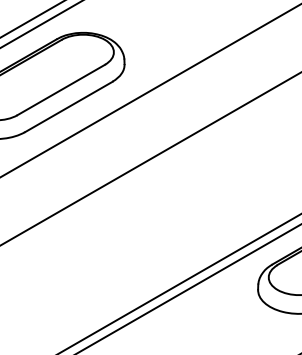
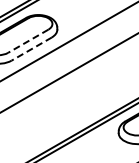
line: (59, 90) -> (27, 41), solid -> dashed
line: (68, 107) -> (31, 49), solid -> dashed

